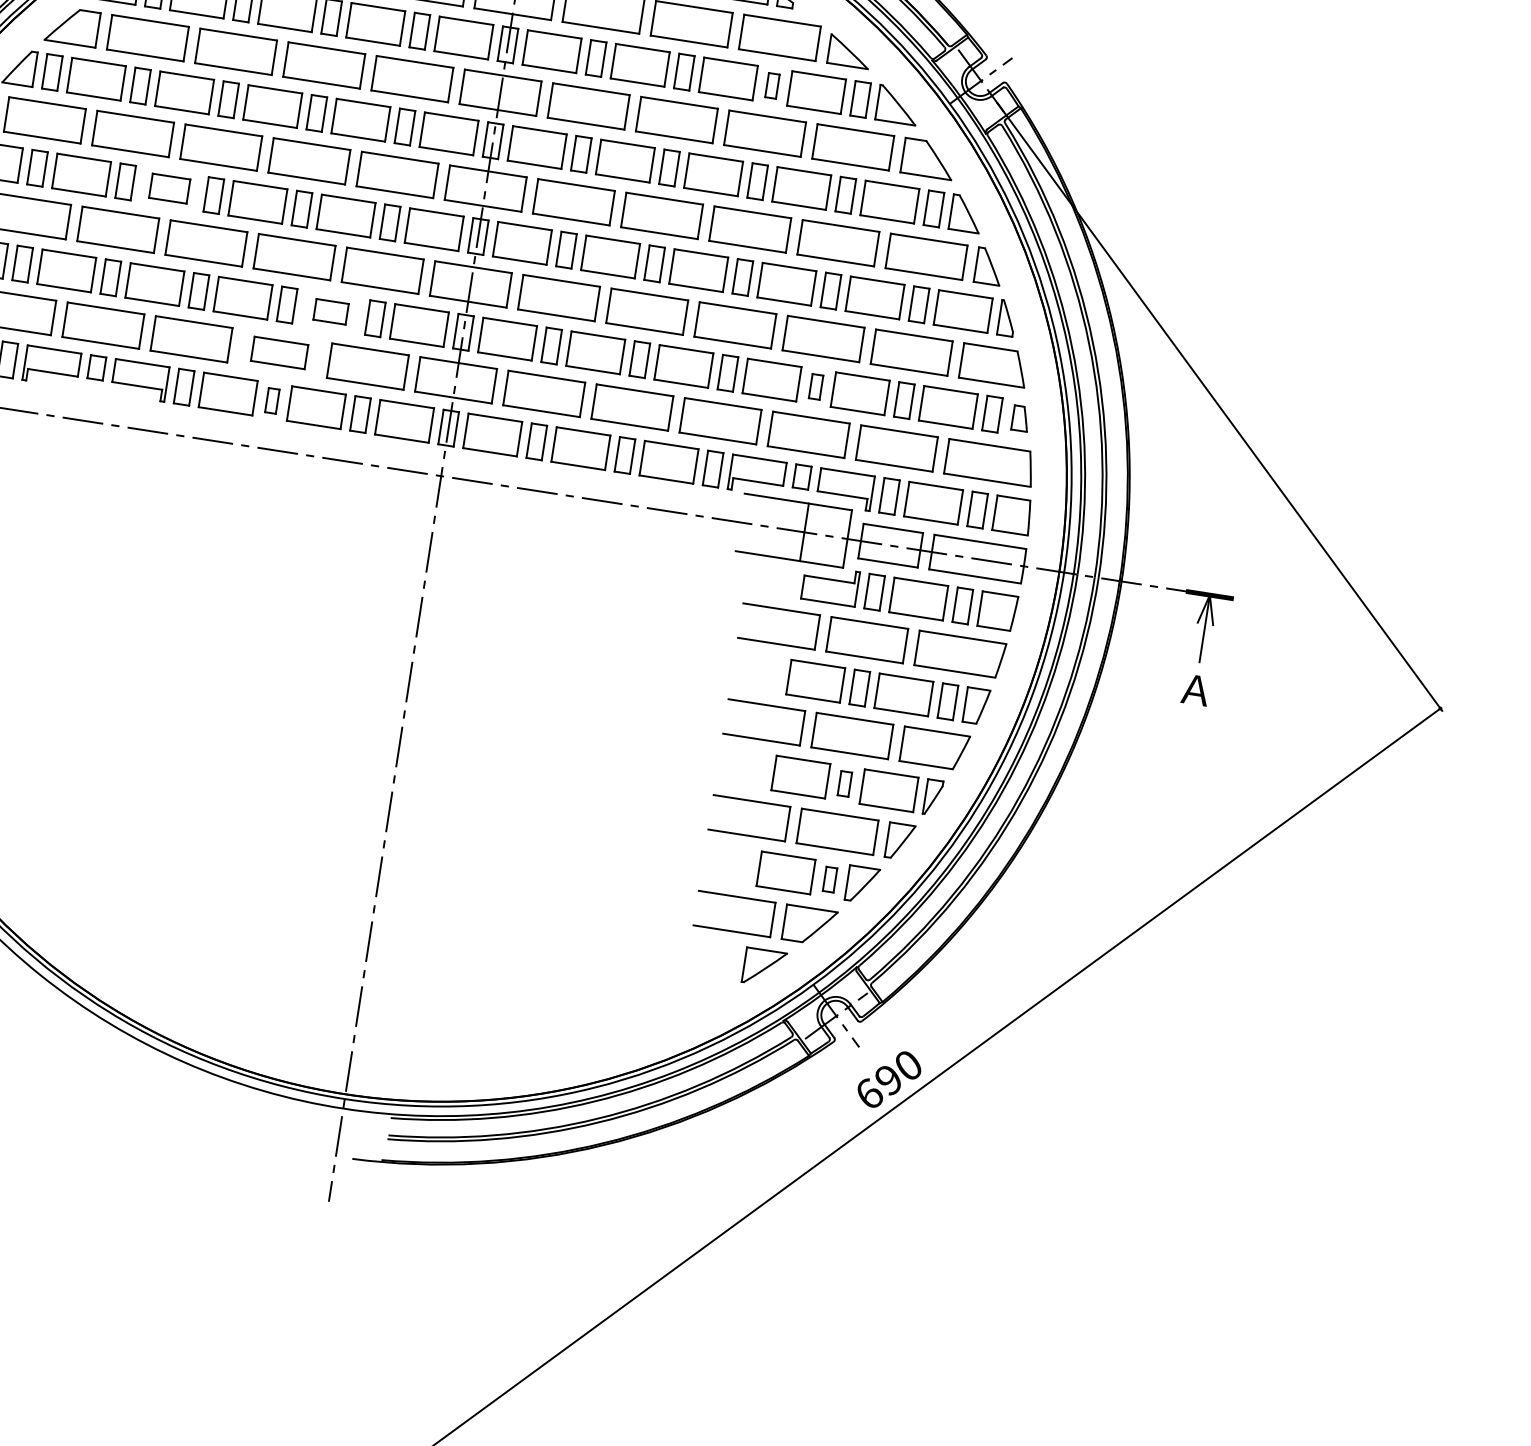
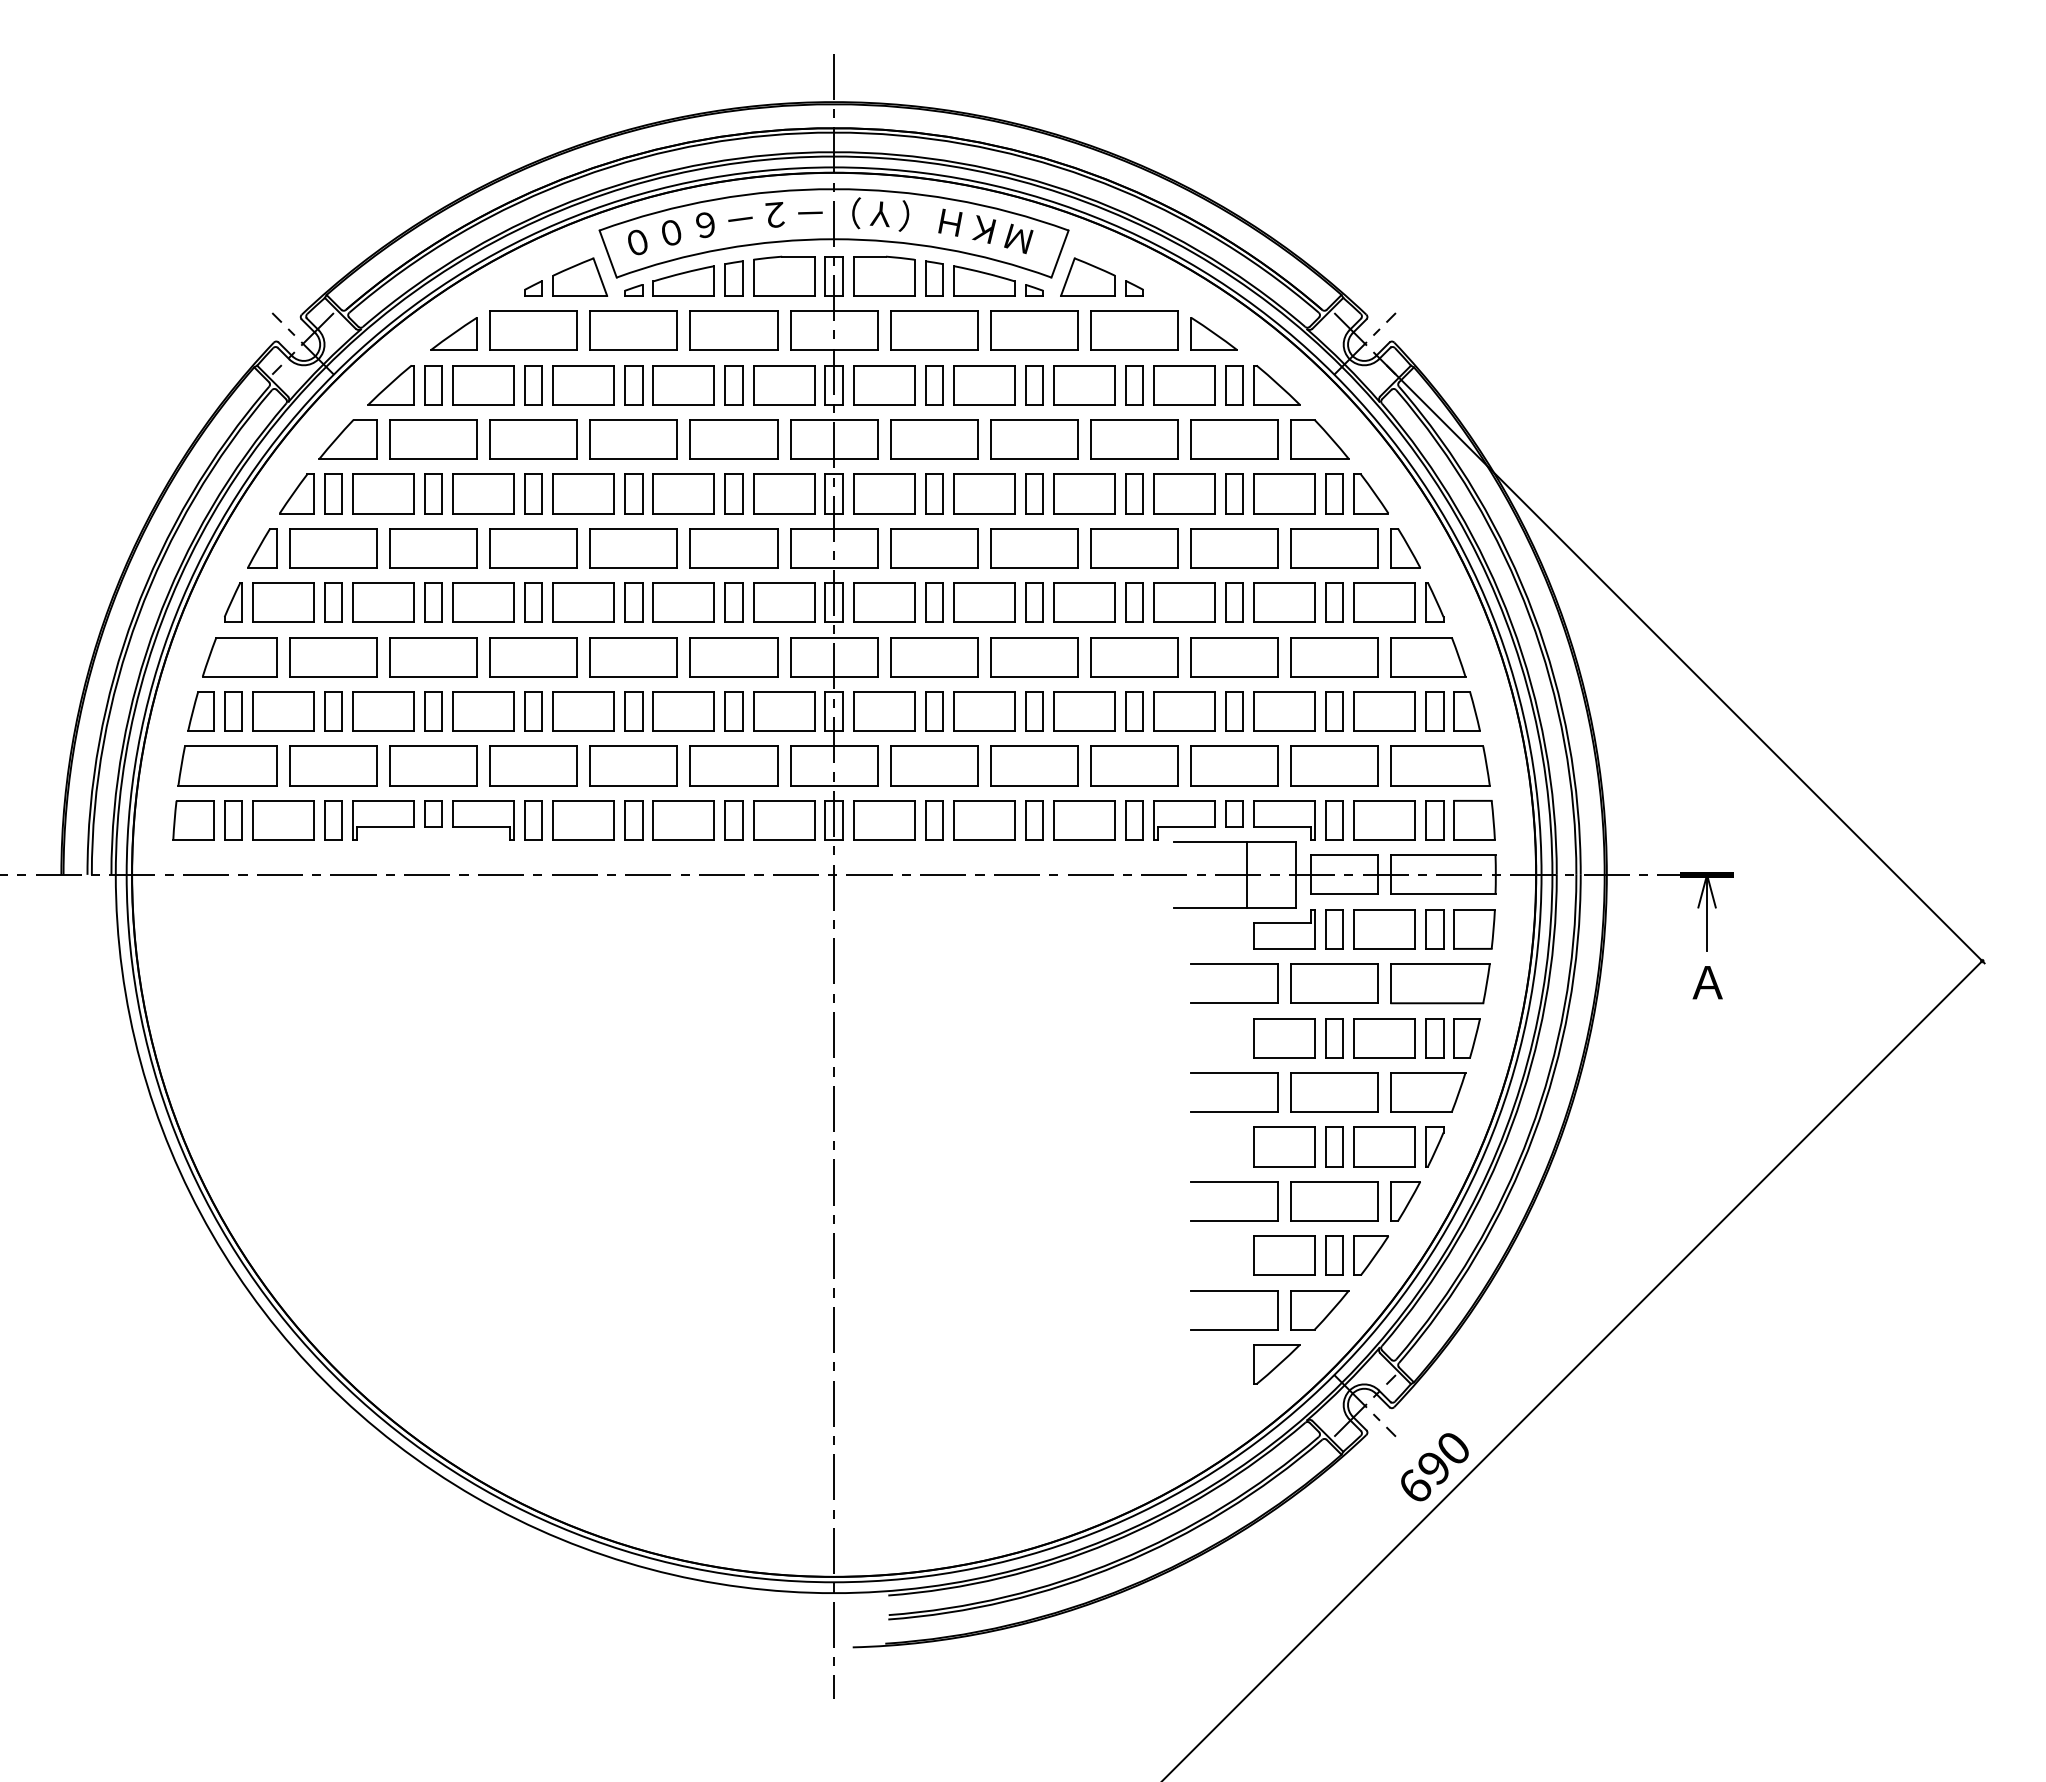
part: (772, 86) -> (1134, 385), size x1.43
part: (169, 188) -> (483, 602), size x1.43
part: (330, 311) -> (683, 711), size x1.67
part: (279, 352) -> (633, 765), size x1.43
part: (816, 386) -> (1234, 711), size x1.43
part: (272, 400) -> (633, 820), size x1.43
part: (1020, 418) -> (1466, 711), size x1.43
part: (844, 783) -> (1334, 1146), size x1.43
part: (829, 879) -> (1334, 1255), size x1.43

